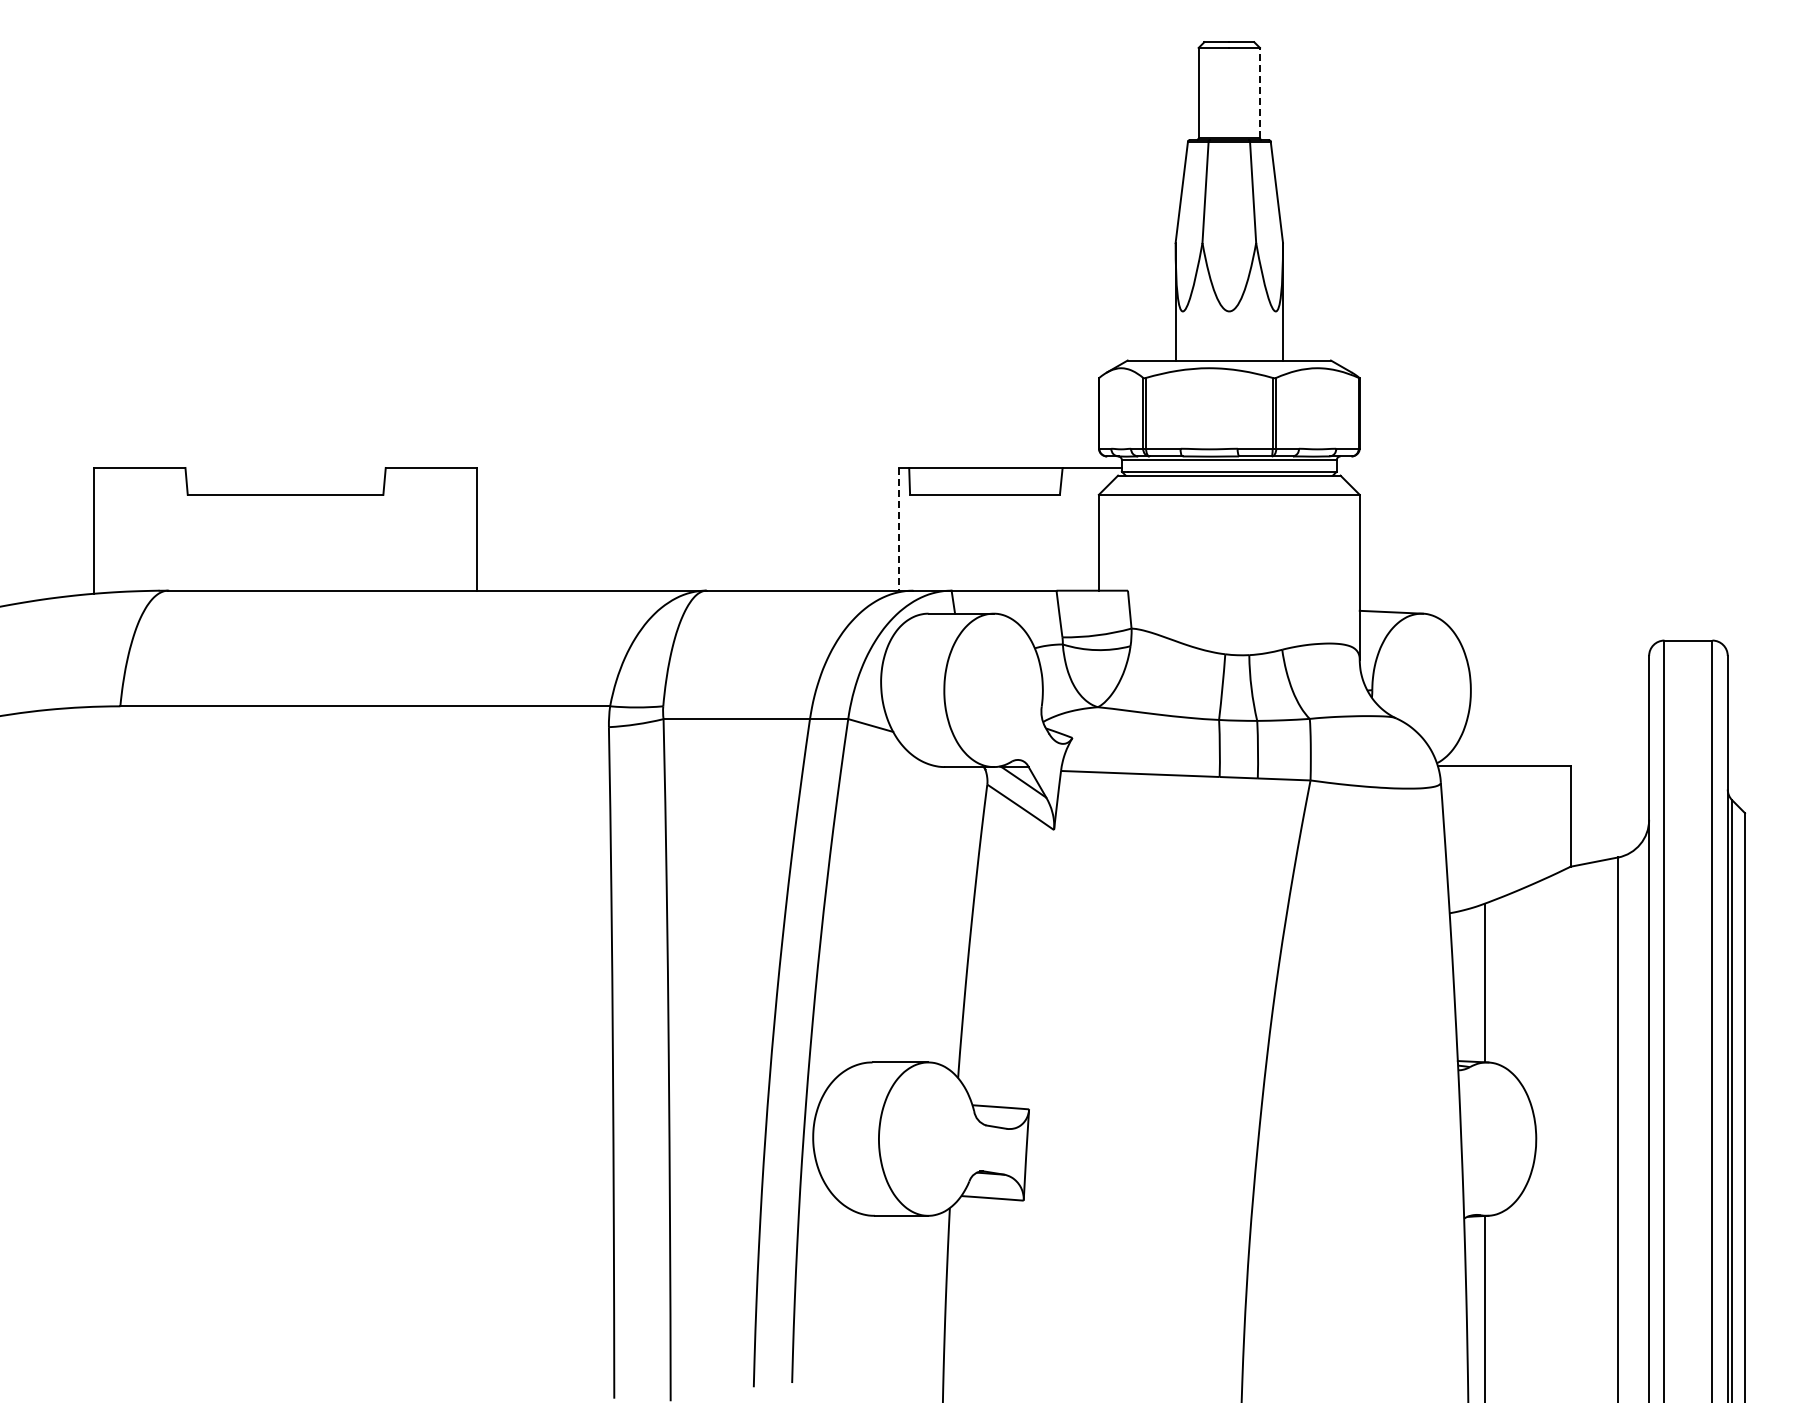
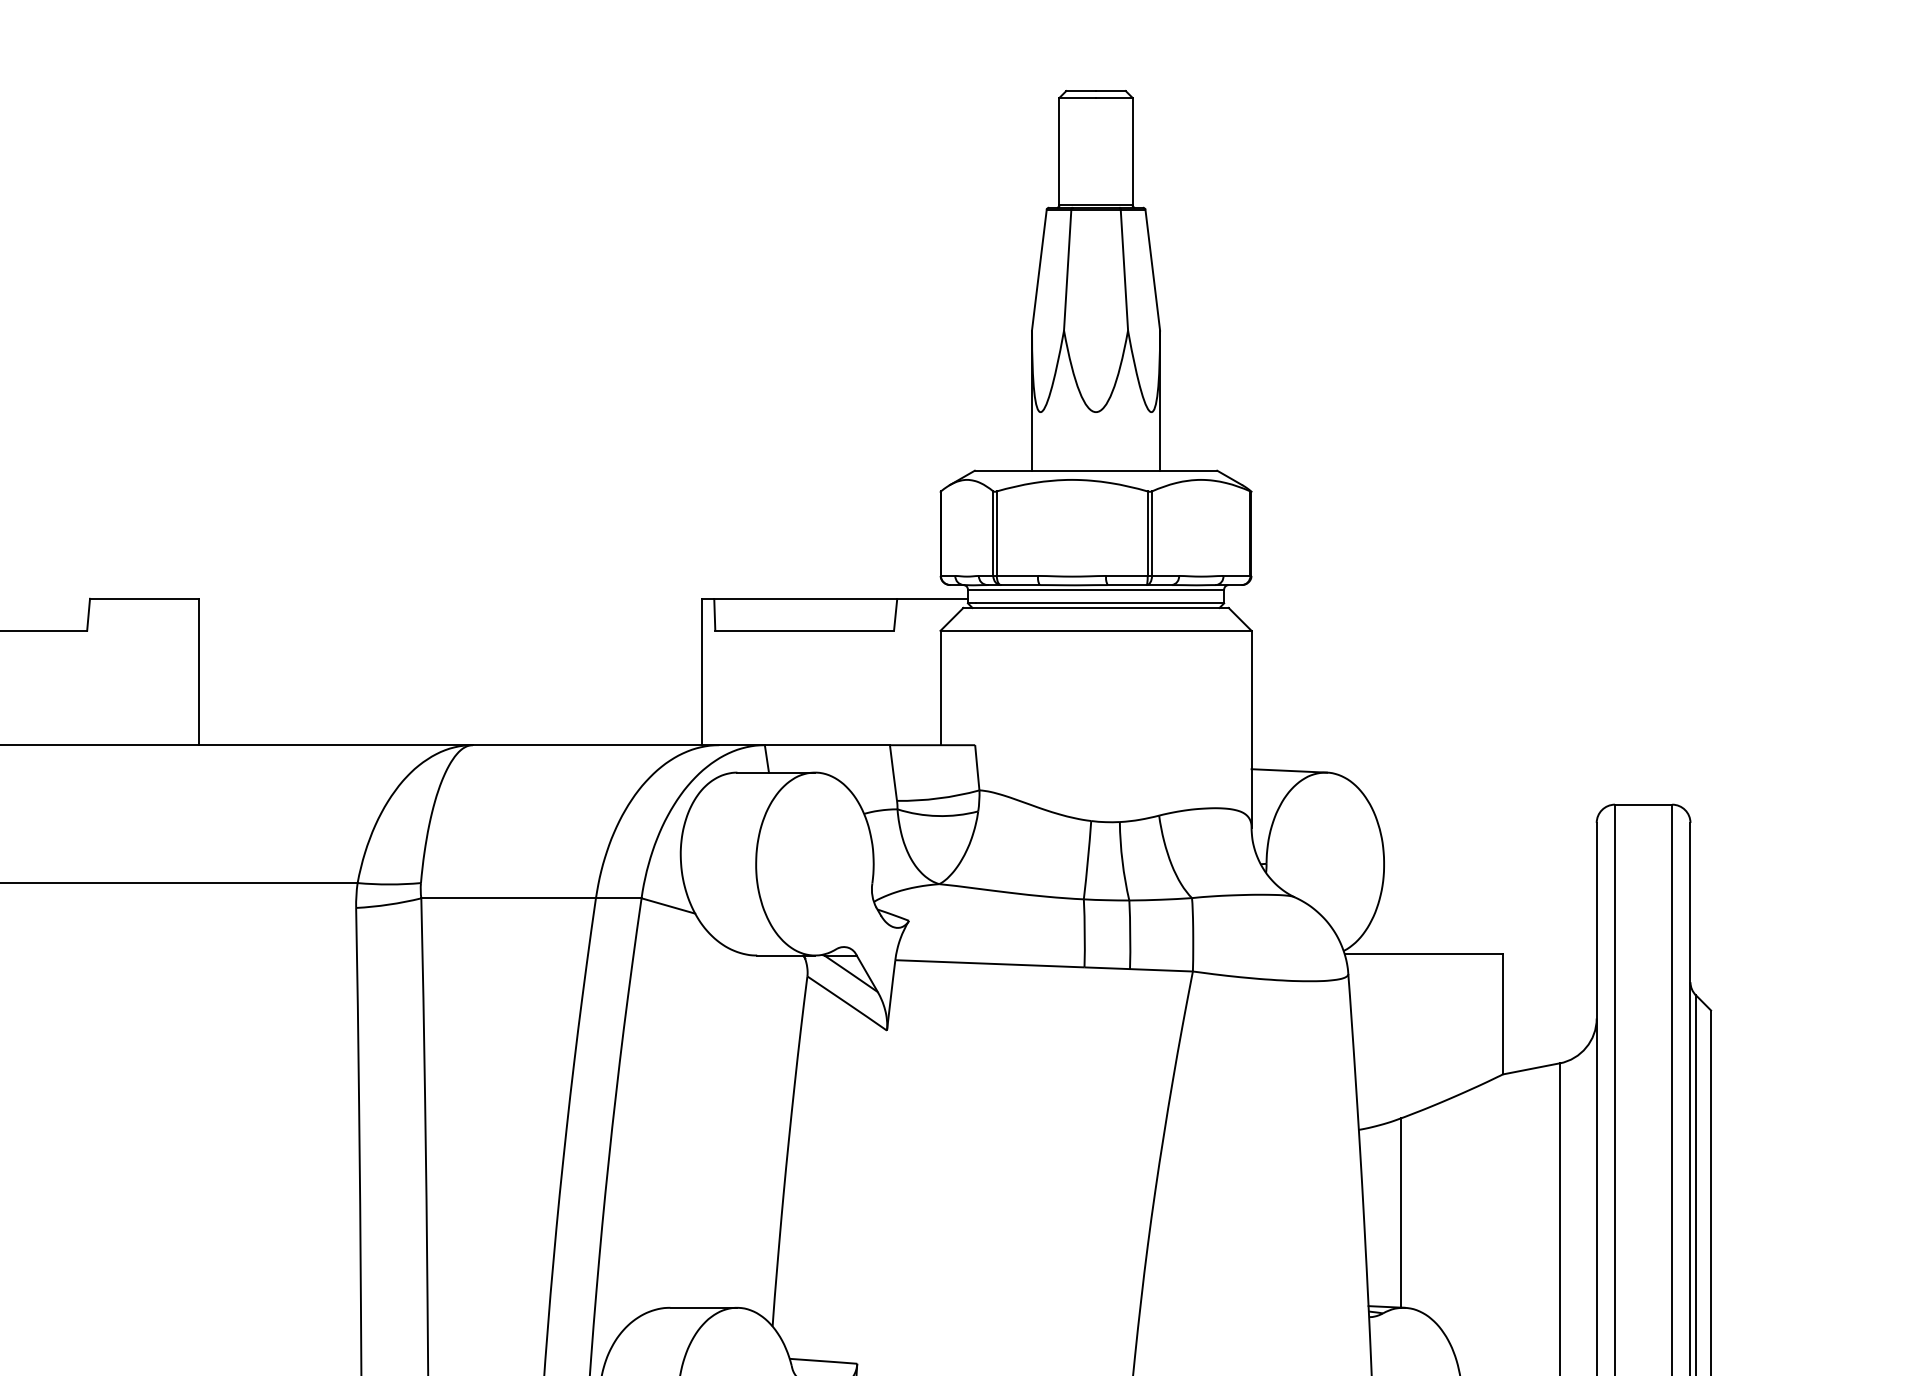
line: (1260, 92) -> (1133, 151), dashed -> solid
line: (899, 529) -> (702, 672), dashed -> solid

